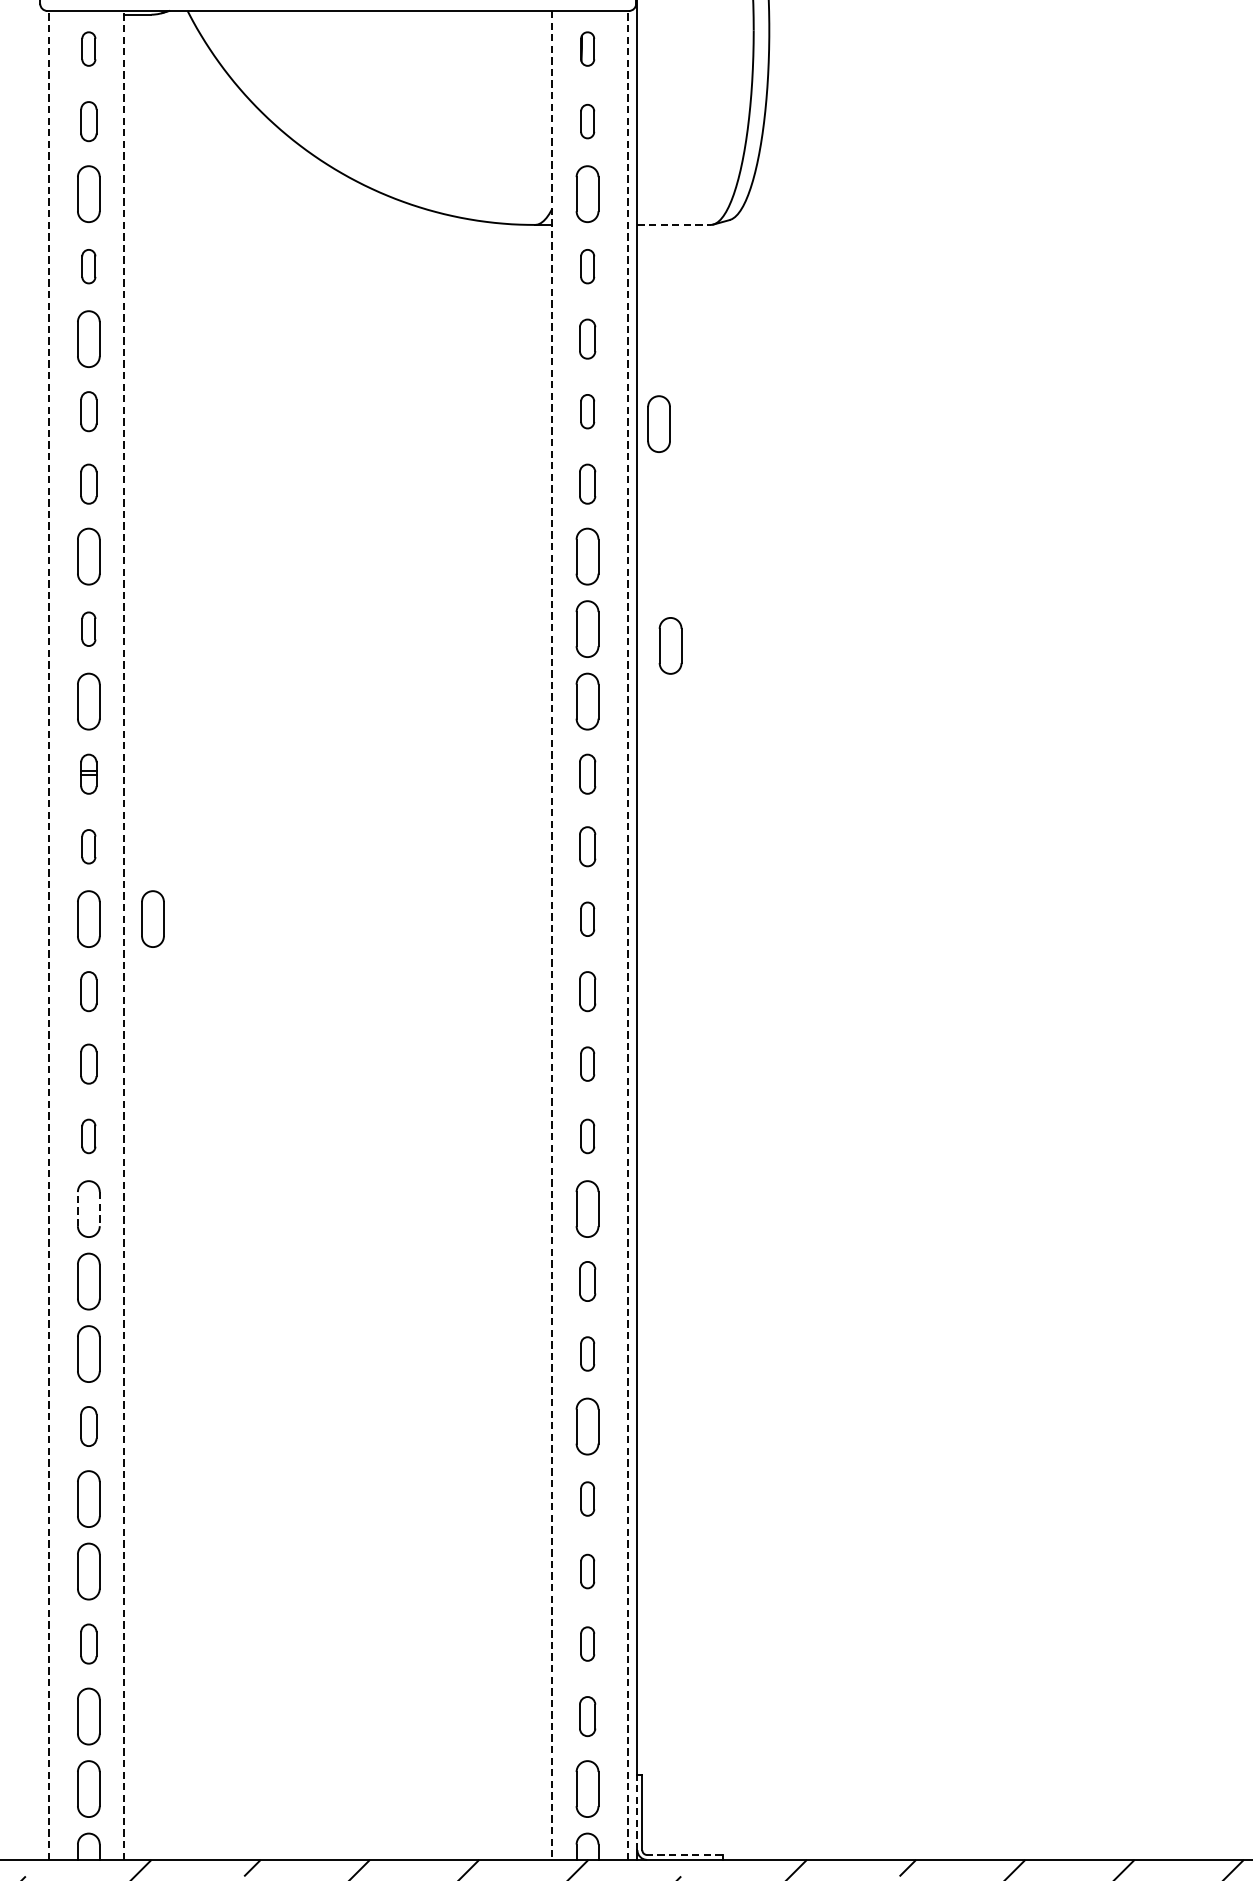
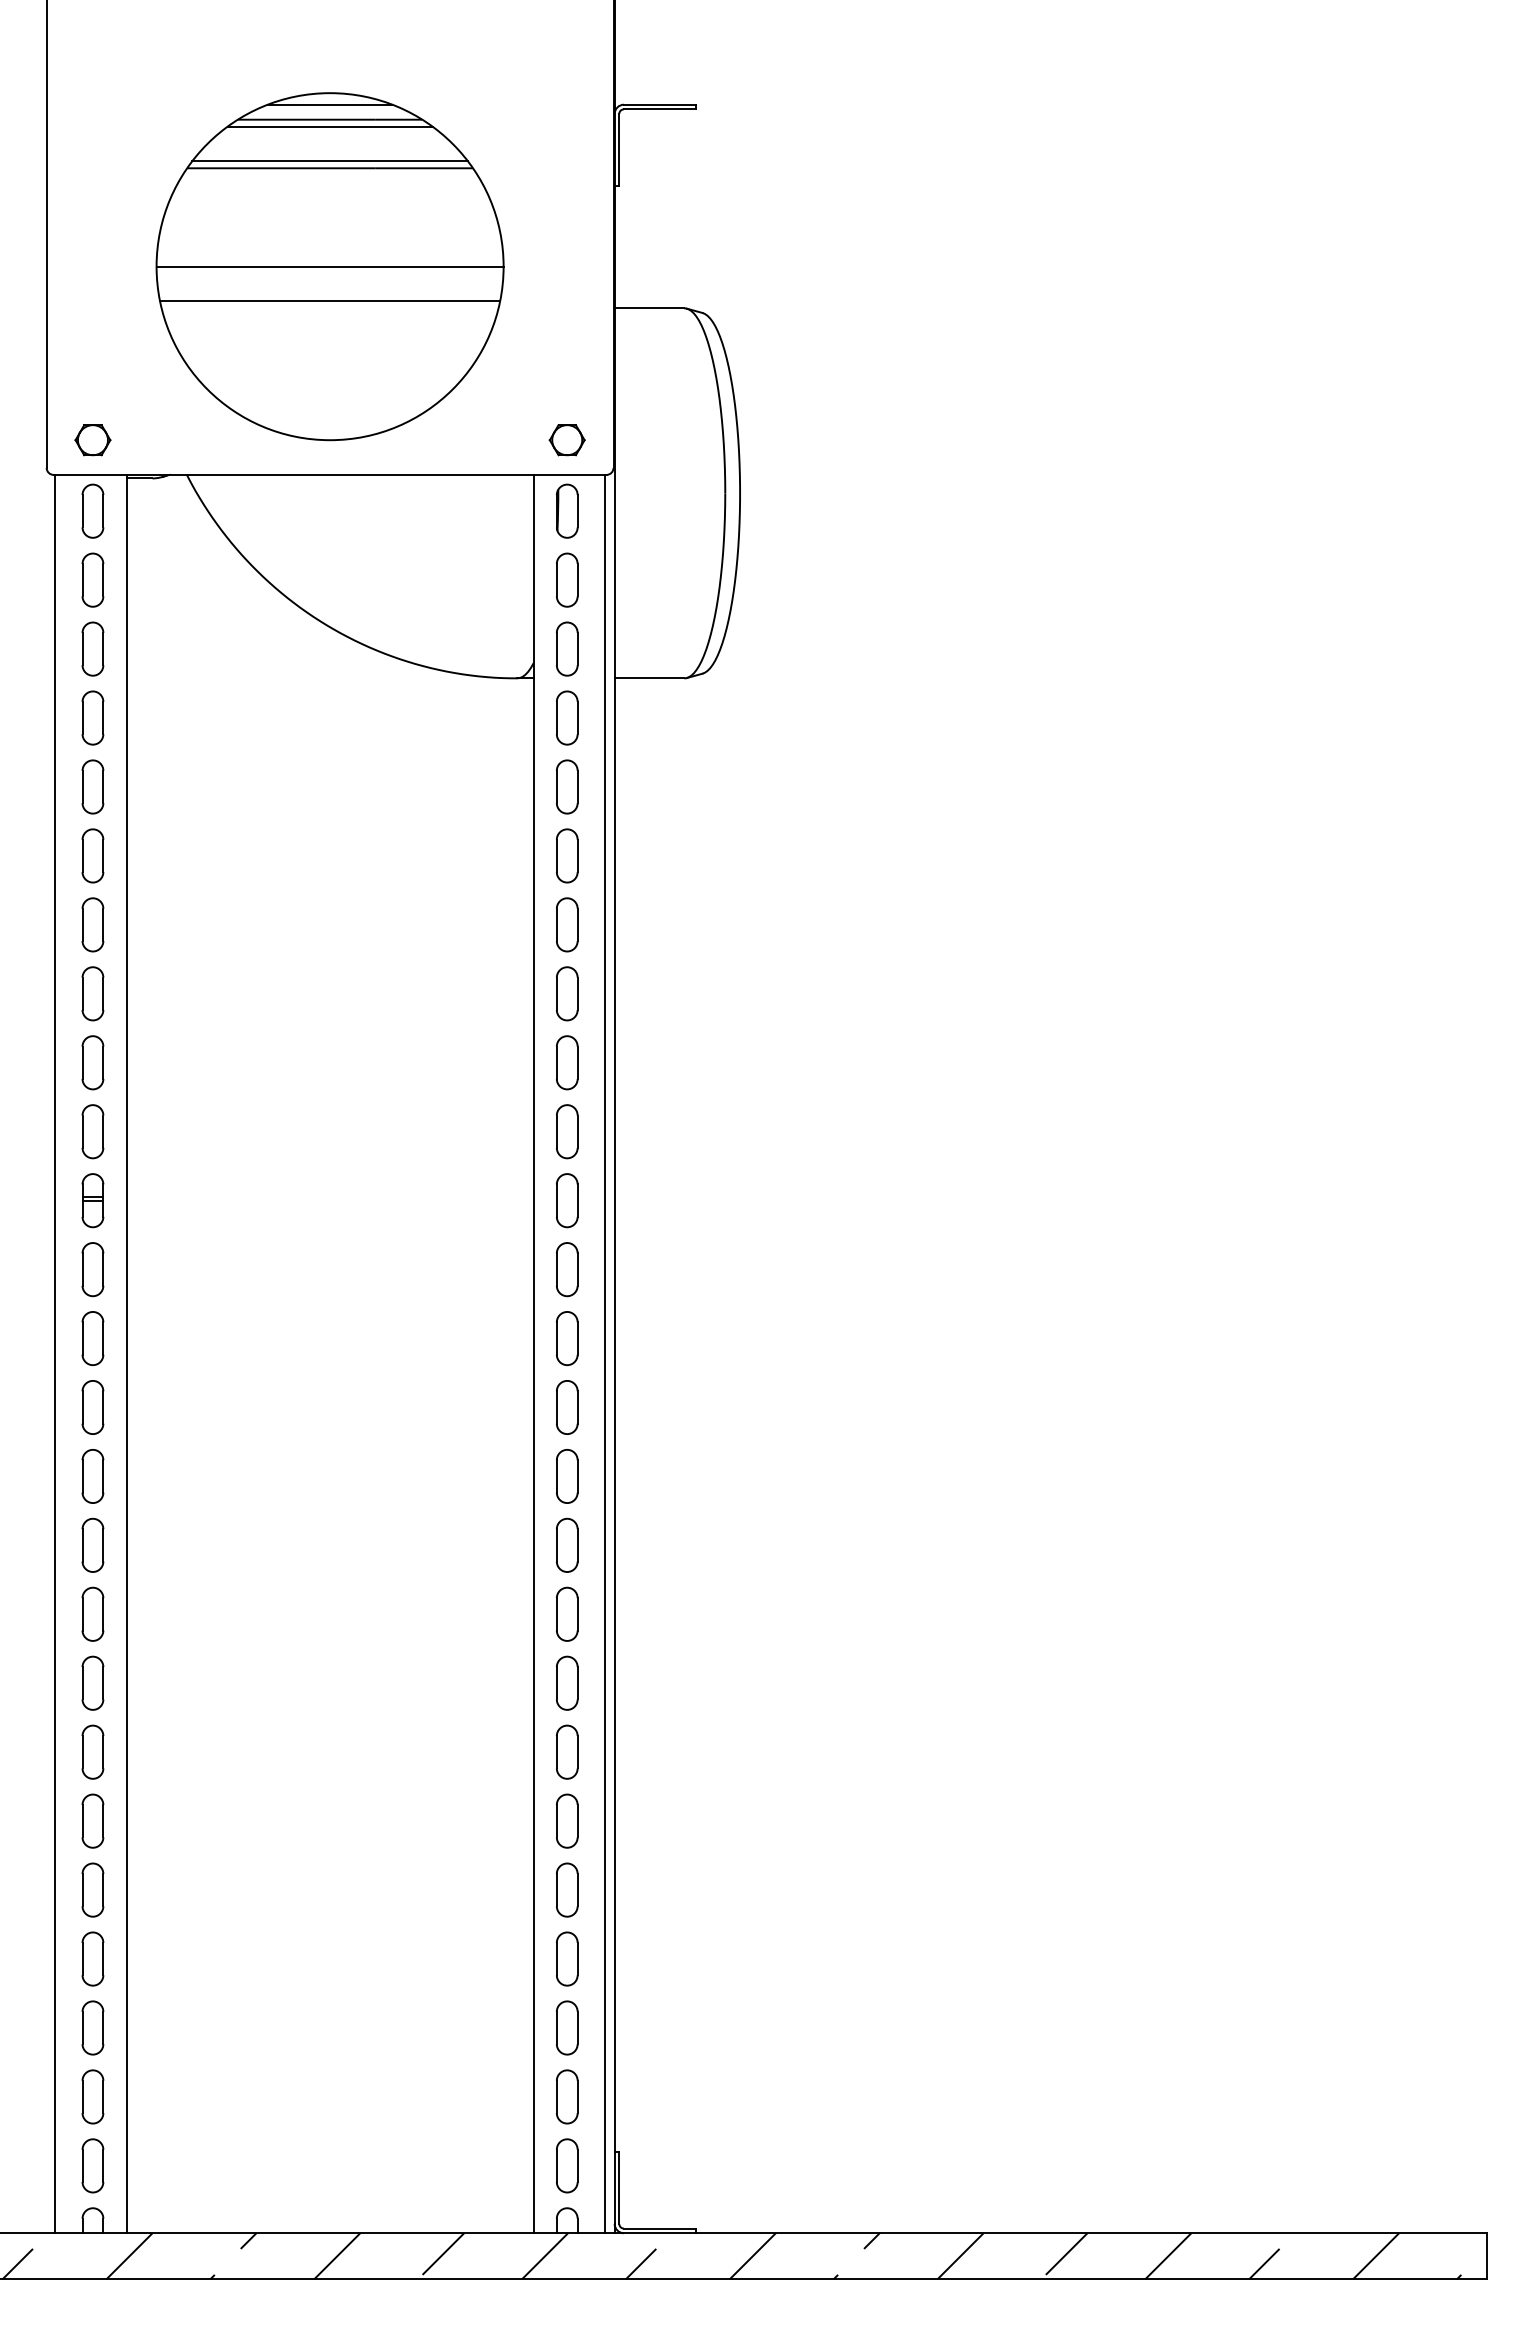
part: (88, 48) -> (92, 510), size x1.67
part: (587, 48) -> (567, 510), size x1.67
part: (88, 120) -> (92, 579), size x1.43
part: (587, 120) -> (567, 579), size x1.67
line: (674, 225) -> (649, 678), dashed -> solid
part: (88, 266) -> (92, 717), size x1.67
part: (587, 266) -> (567, 717), size x1.67
part: (587, 338) -> (567, 786), size x1.43
part: (88, 411) -> (92, 855), size x1.43
part: (587, 411) -> (567, 855), size x1.67
part: (659, 423) -> (635, 867), removed
part: (88, 483) -> (92, 924), size x1.43
part: (587, 483) -> (567, 924), size x1.43
part: (88, 628) -> (92, 1062), size x1.67
part: (670, 645) -> (646, 1078), removed
part: (88, 773) -> (92, 1200), size x1.43
part: (587, 773) -> (567, 1200), size x1.43
part: (88, 846) -> (92, 1269), size x1.67
part: (587, 846) -> (567, 1269), size x1.43
part: (152, 919) -> (153, 1338), removed
part: (587, 919) -> (567, 1338), size x1.67
line: (48, 934) -> (54, 1353), dashed -> solid
line: (124, 934) -> (126, 1353), dashed -> solid
line: (627, 934) -> (605, 1353), dashed -> solid
line: (552, 935) -> (533, 1354), dashed -> solid
part: (88, 991) -> (92, 1407), size x1.43
part: (587, 991) -> (567, 1407), size x1.43
part: (88, 1064) -> (92, 1476), size x1.43
part: (587, 1064) -> (567, 1476), size x1.67
part: (88, 1135) -> (92, 1544), size x1.67
part: (587, 1135) -> (567, 1544), size x1.67
line: (77, 1208) -> (82, 1613), dashed -> solid
line: (99, 1209) -> (103, 1614), dashed -> solid
part: (587, 1280) -> (567, 1682), size x1.43
part: (587, 1353) -> (567, 1751), size x1.67
part: (88, 1425) -> (92, 1820), size x1.43
part: (587, 1498) -> (567, 1889), size x1.67
part: (587, 1571) -> (567, 1958), size x1.67
part: (88, 1643) -> (92, 2027), size x1.43
part: (587, 1643) -> (567, 2027), size x1.67
part: (587, 1716) -> (567, 2096), size x1.43
line: (637, 1812) -> (614, 2188), dashed -> solid
line: (684, 1854) -> (659, 2228), dashed -> solid

